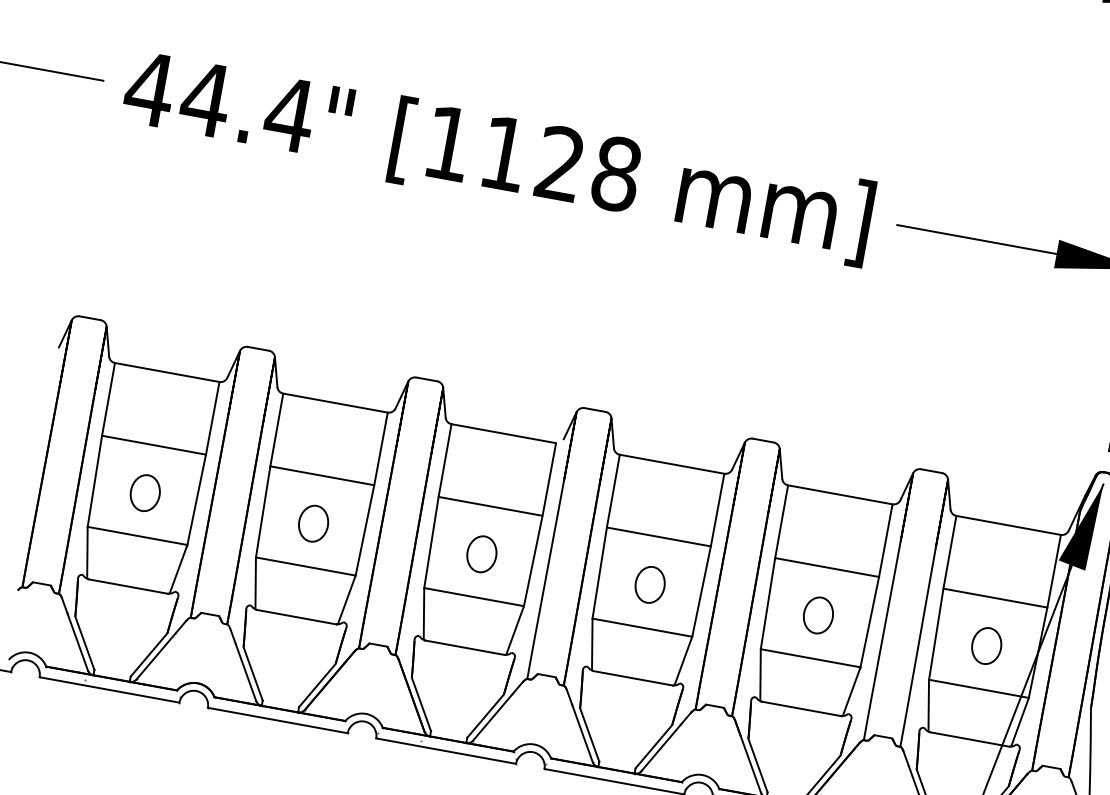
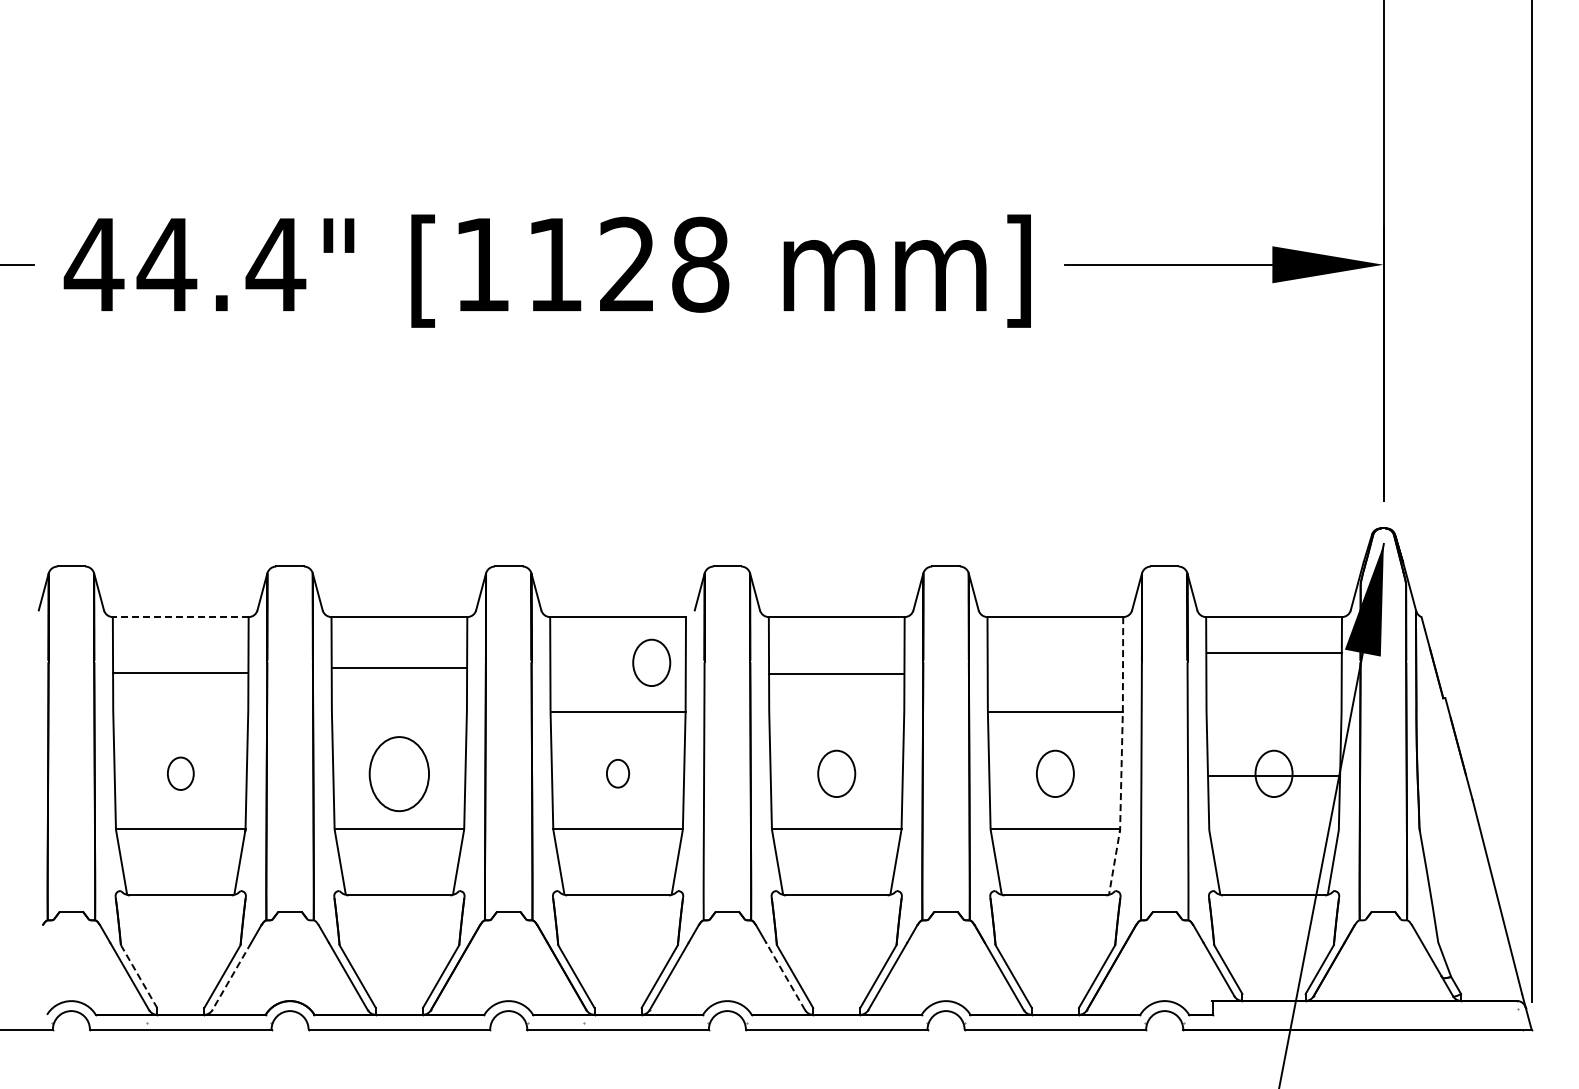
line: (166, 372) -> (180, 617), solid -> dashed
line: (153, 445) -> (180, 672), moved
part: (523, 473) -> (651, 662), added
line: (322, 475) -> (399, 667), moved
part: (145, 492) -> (180, 773), size x0.7
part: (313, 523) -> (399, 773), size x1.6
line: (658, 536) -> (836, 673), moved
part: (481, 553) -> (617, 773), size x0.6
line: (995, 597) -> (1273, 652), moved
line: (871, 611) -> (1121, 756), solid -> dashed
line: (85, 643) -> (139, 976), solid -> dashed
line: (156, 656) -> (231, 976), solid -> dashed
line: (978, 688) -> (1273, 776), moved
line: (582, 733) -> (785, 976), solid -> dashed

